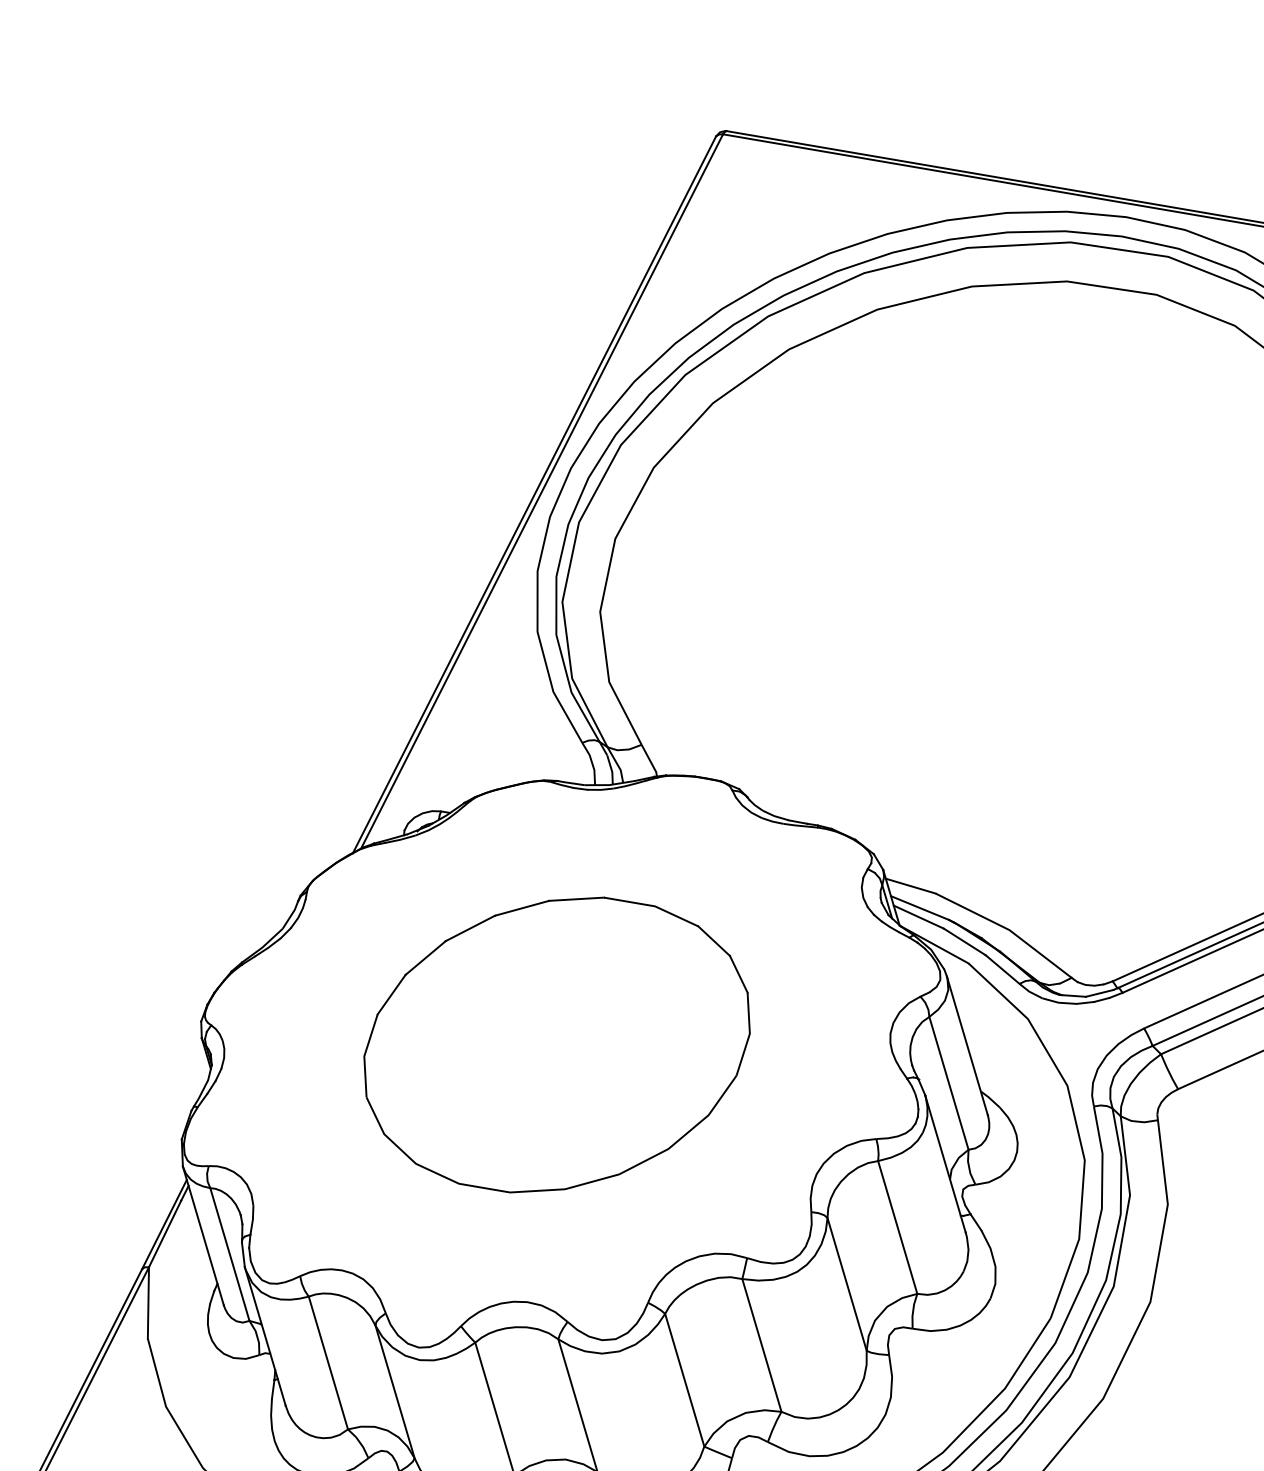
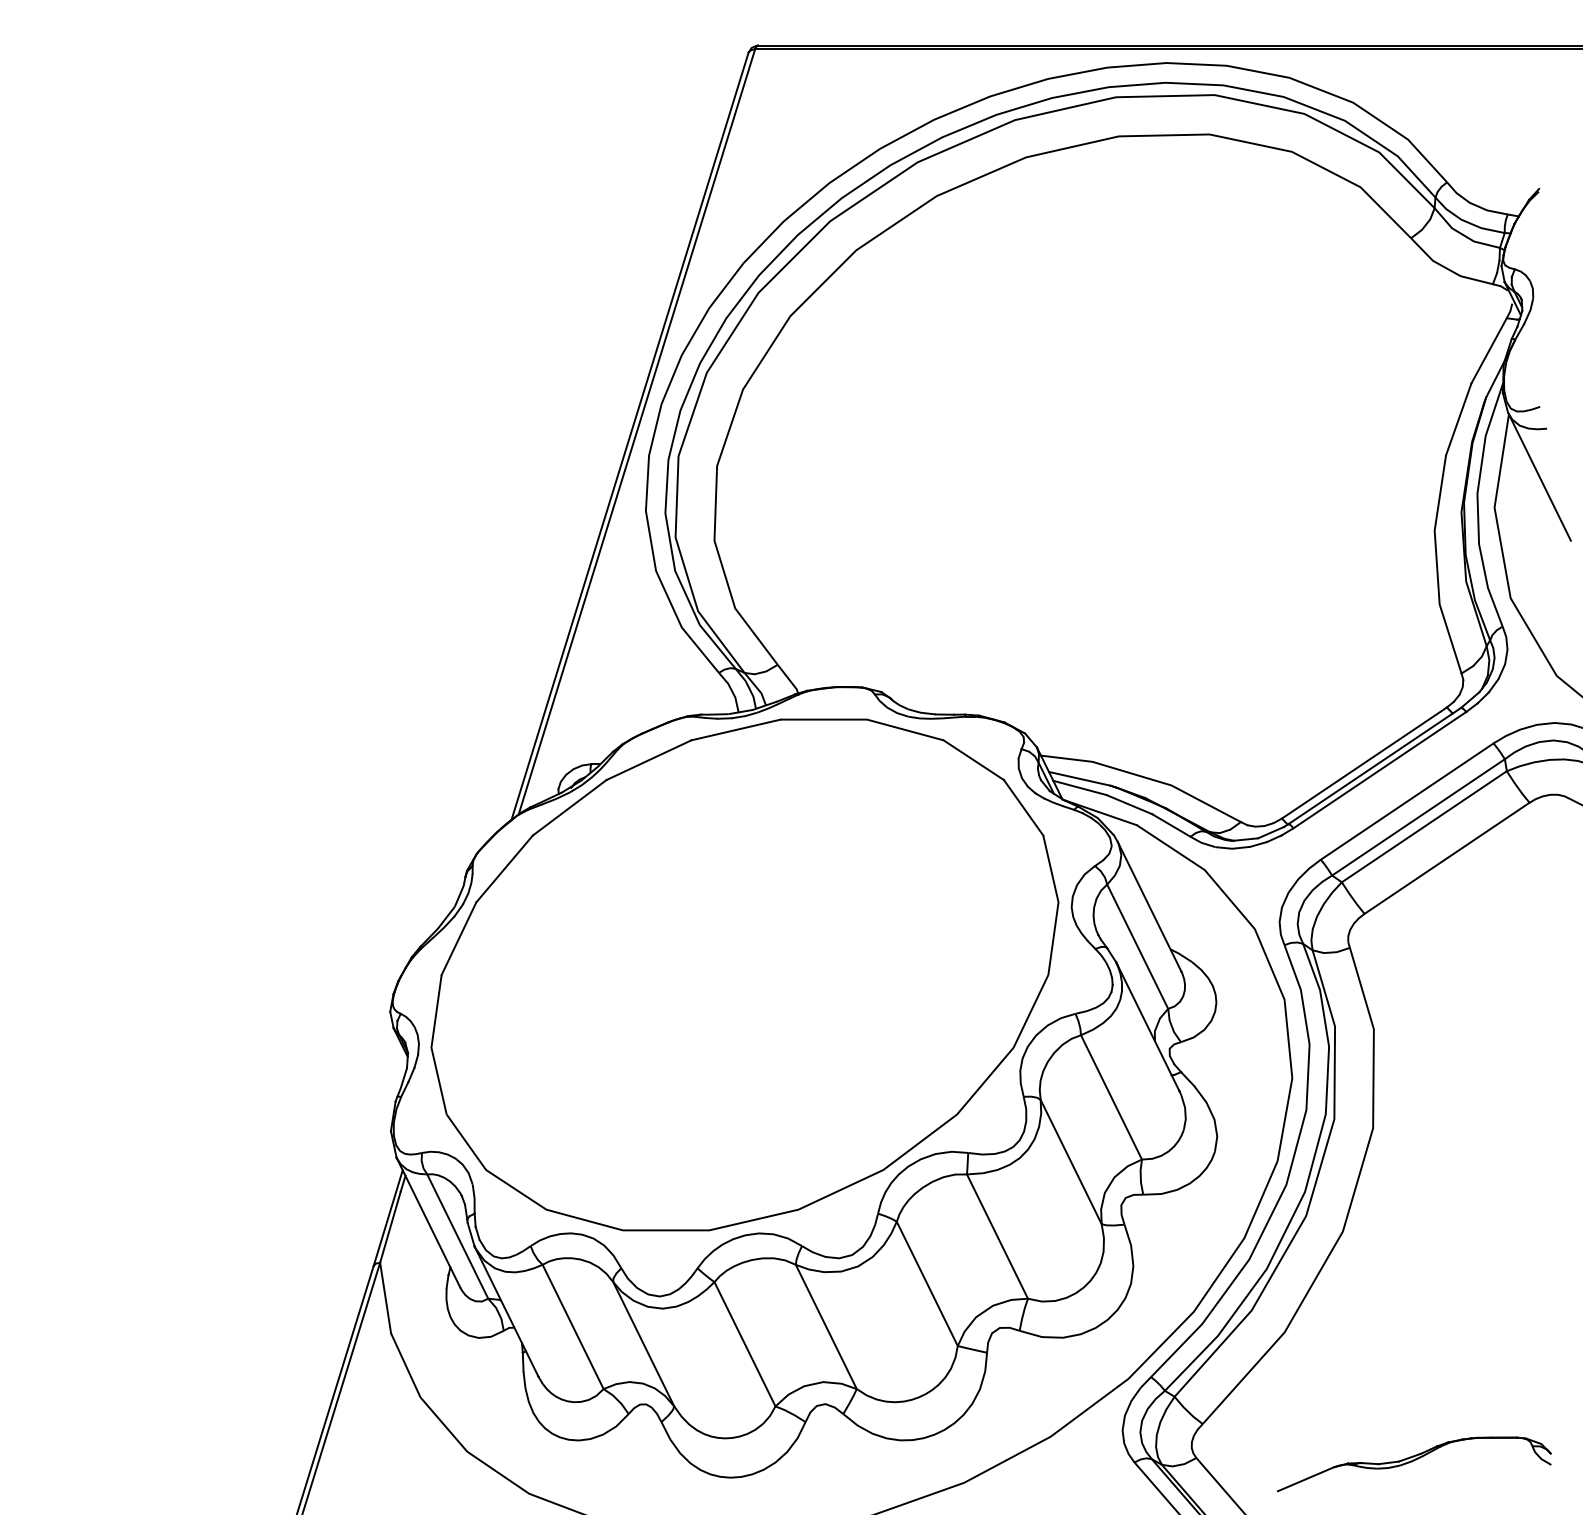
part: (556, 1044) -> (744, 974), size x1.67

